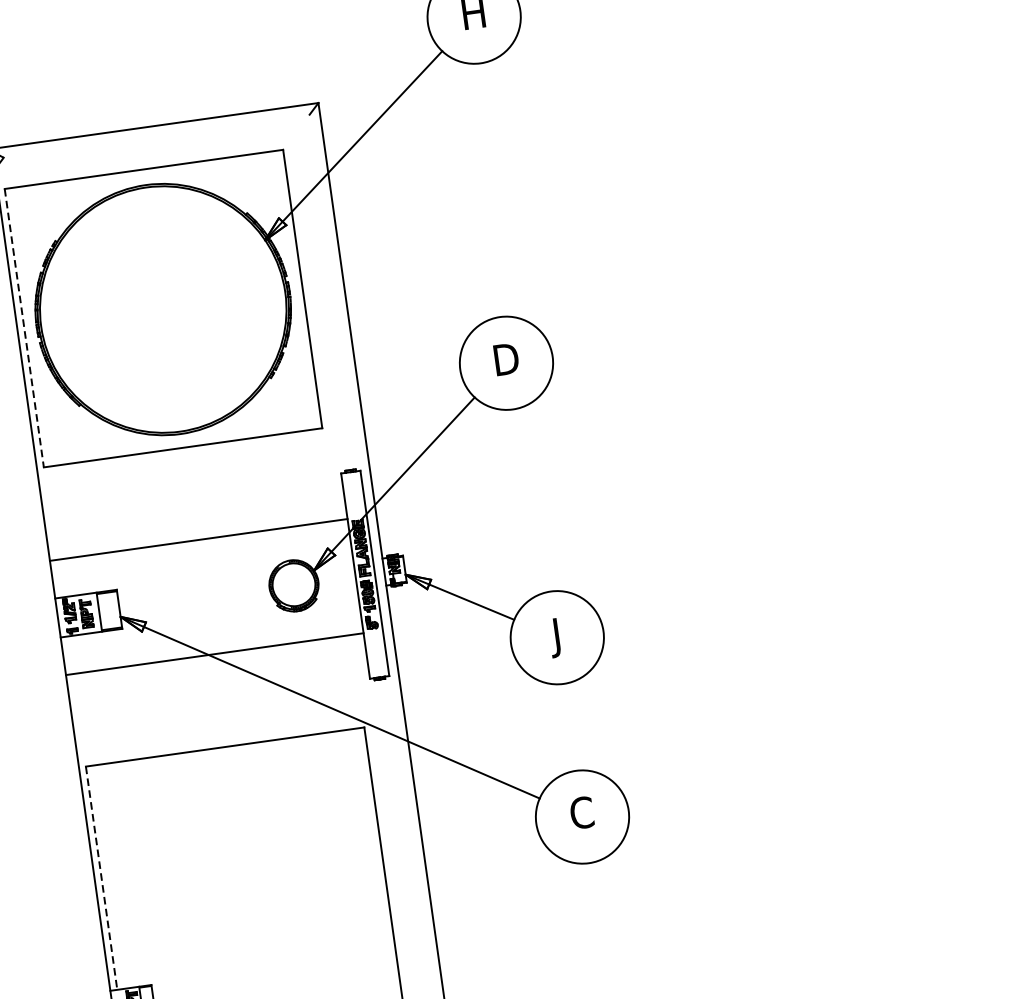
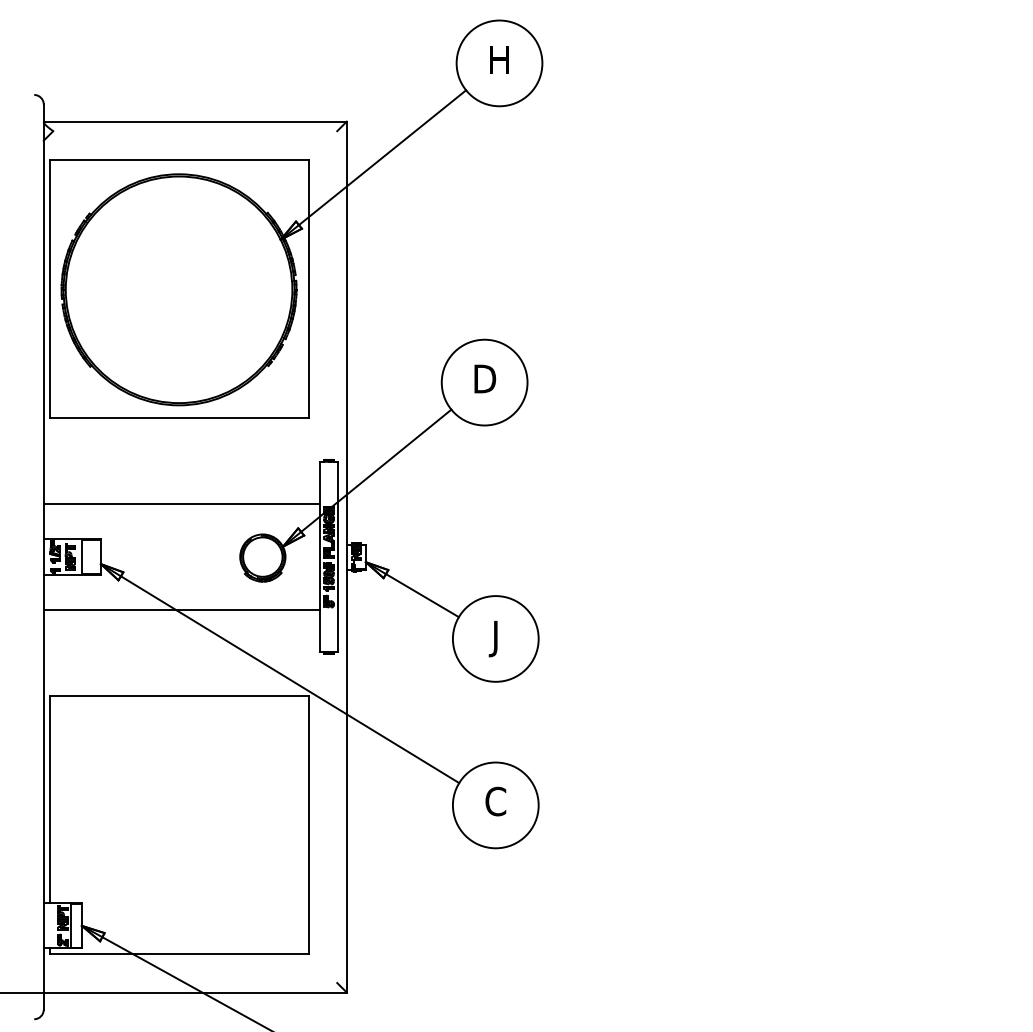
line: (24, 328) -> (50, 289), dashed -> solid
line: (101, 878) -> (50, 799), dashed -> solid

